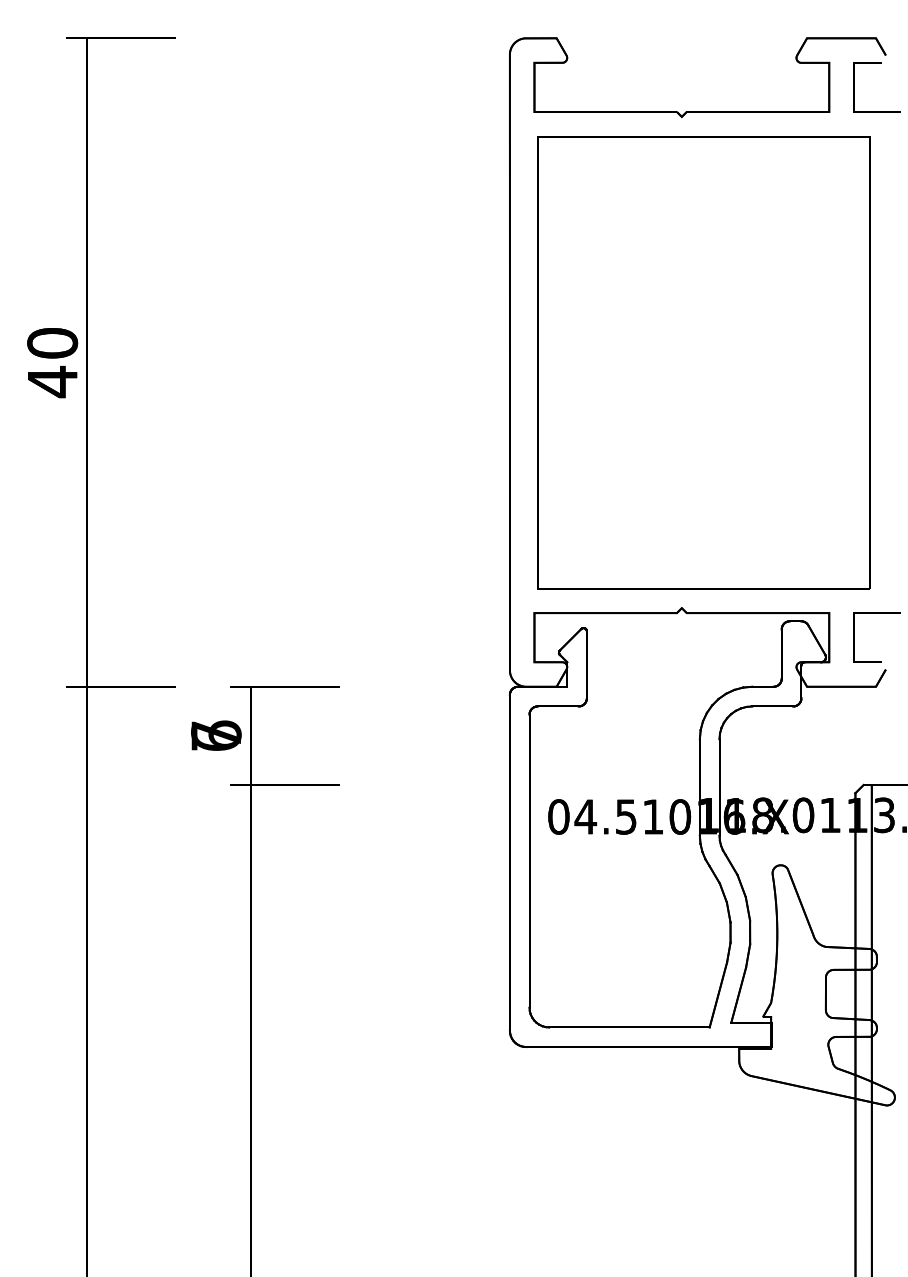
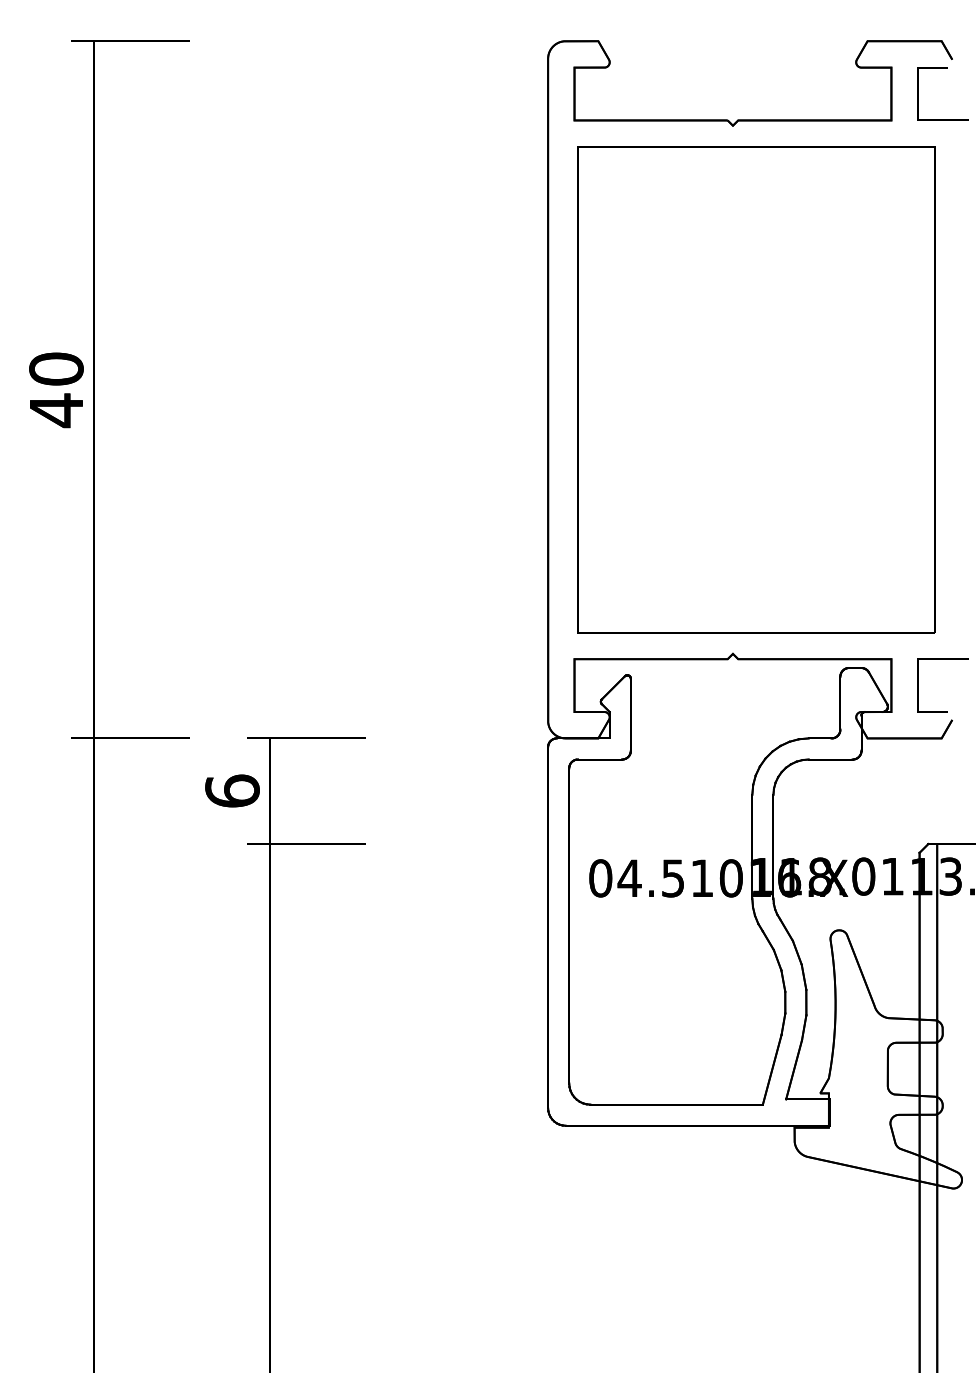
text: (216, 735) -> (232, 790), 7 -> 6

